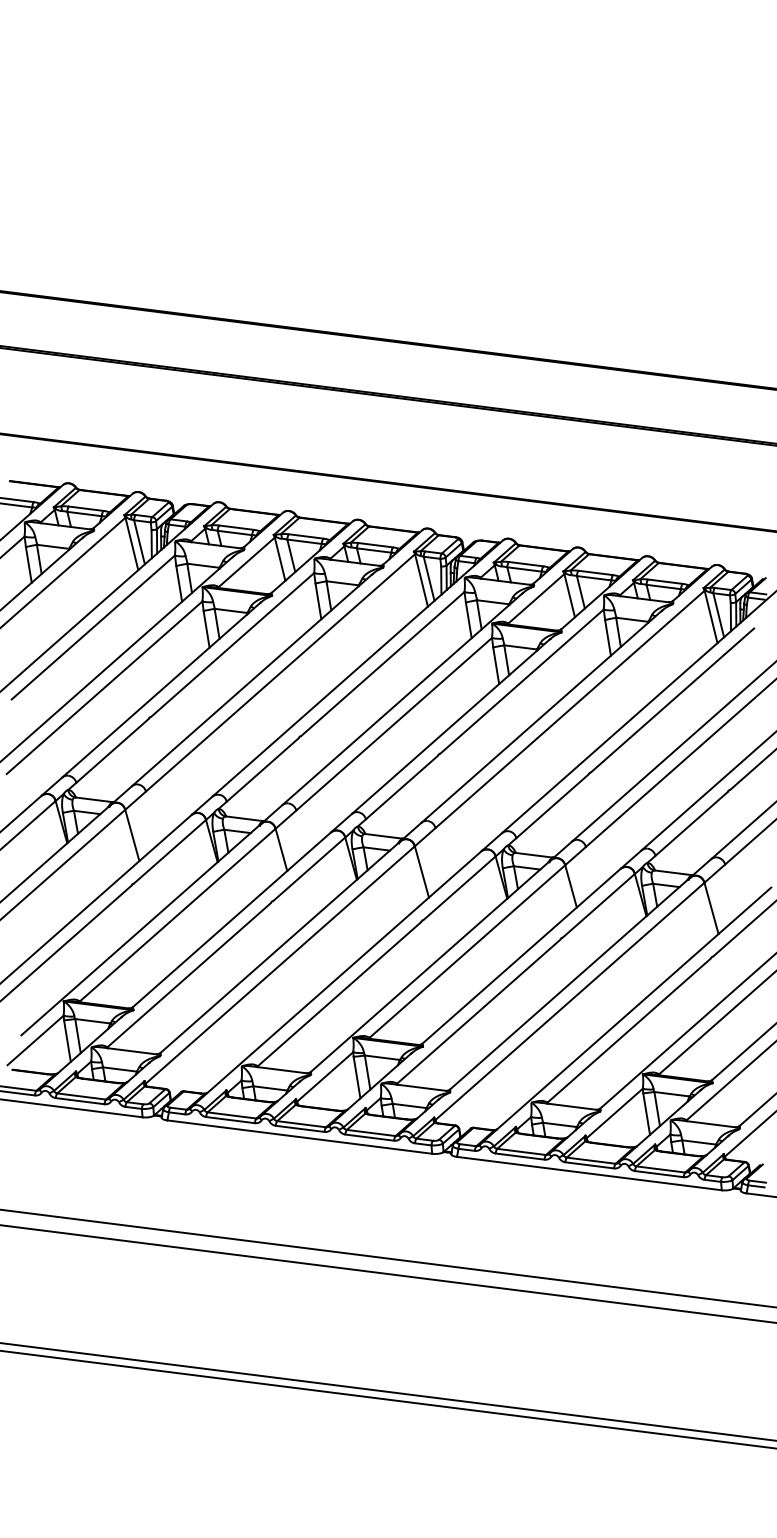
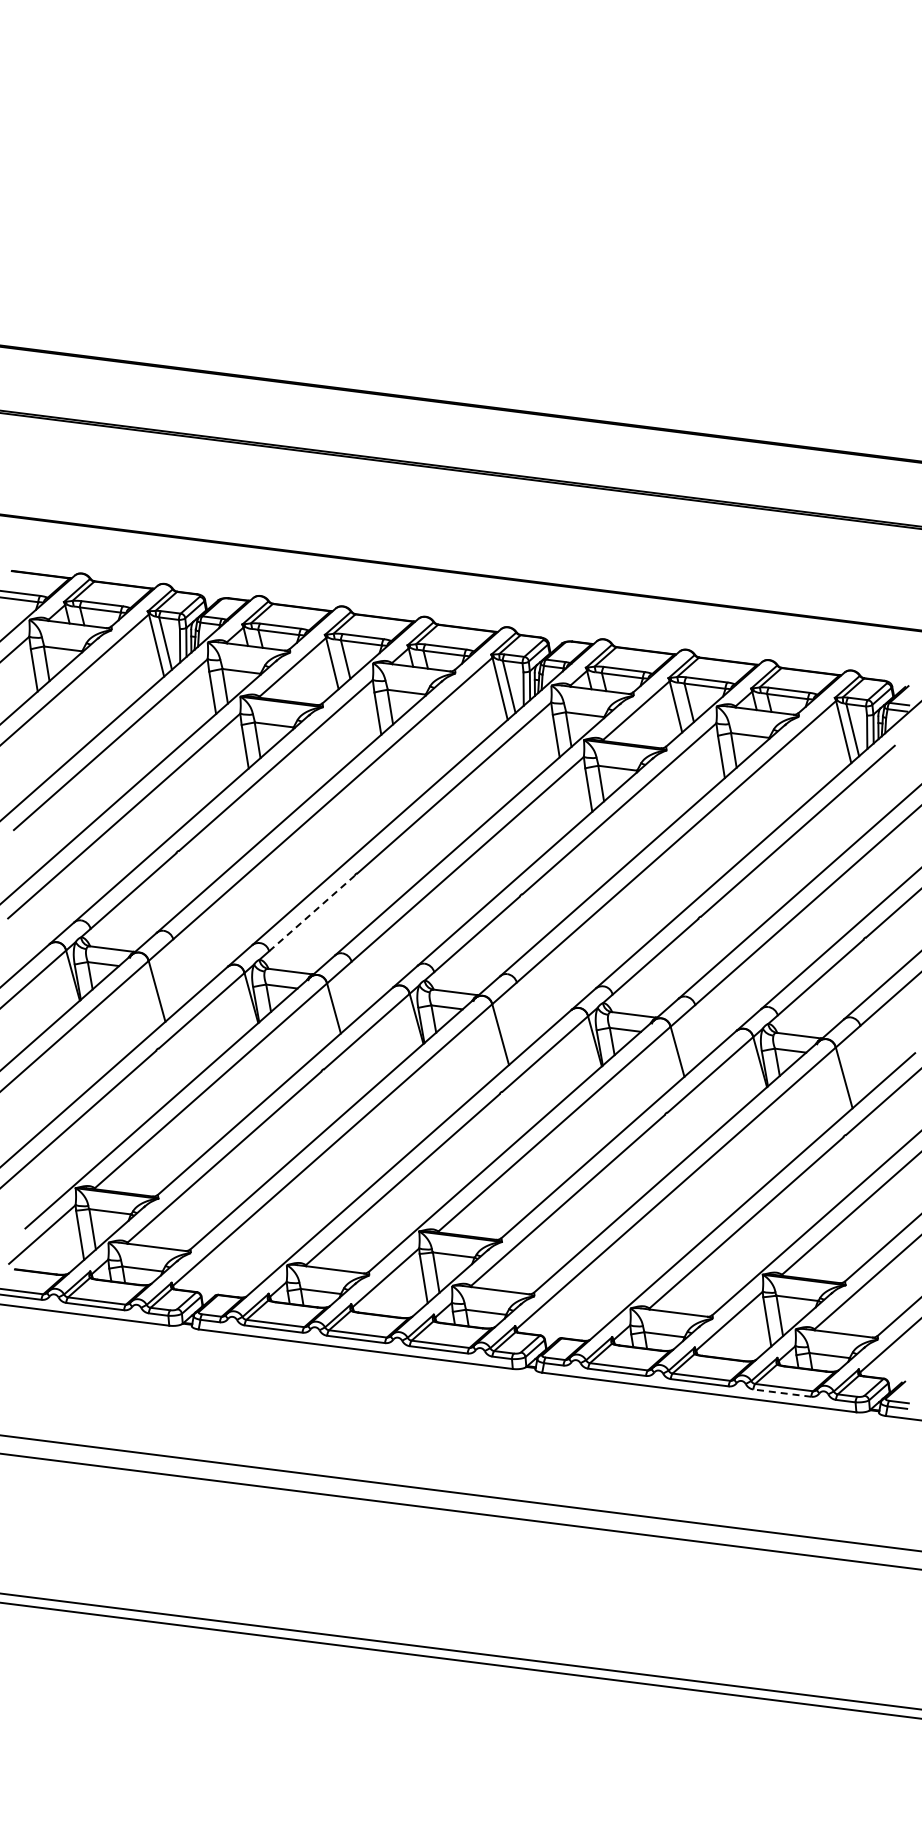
line: (263, 769) -> (312, 913), solid -> dashed
line: (658, 1174) -> (781, 1393), solid -> dashed

